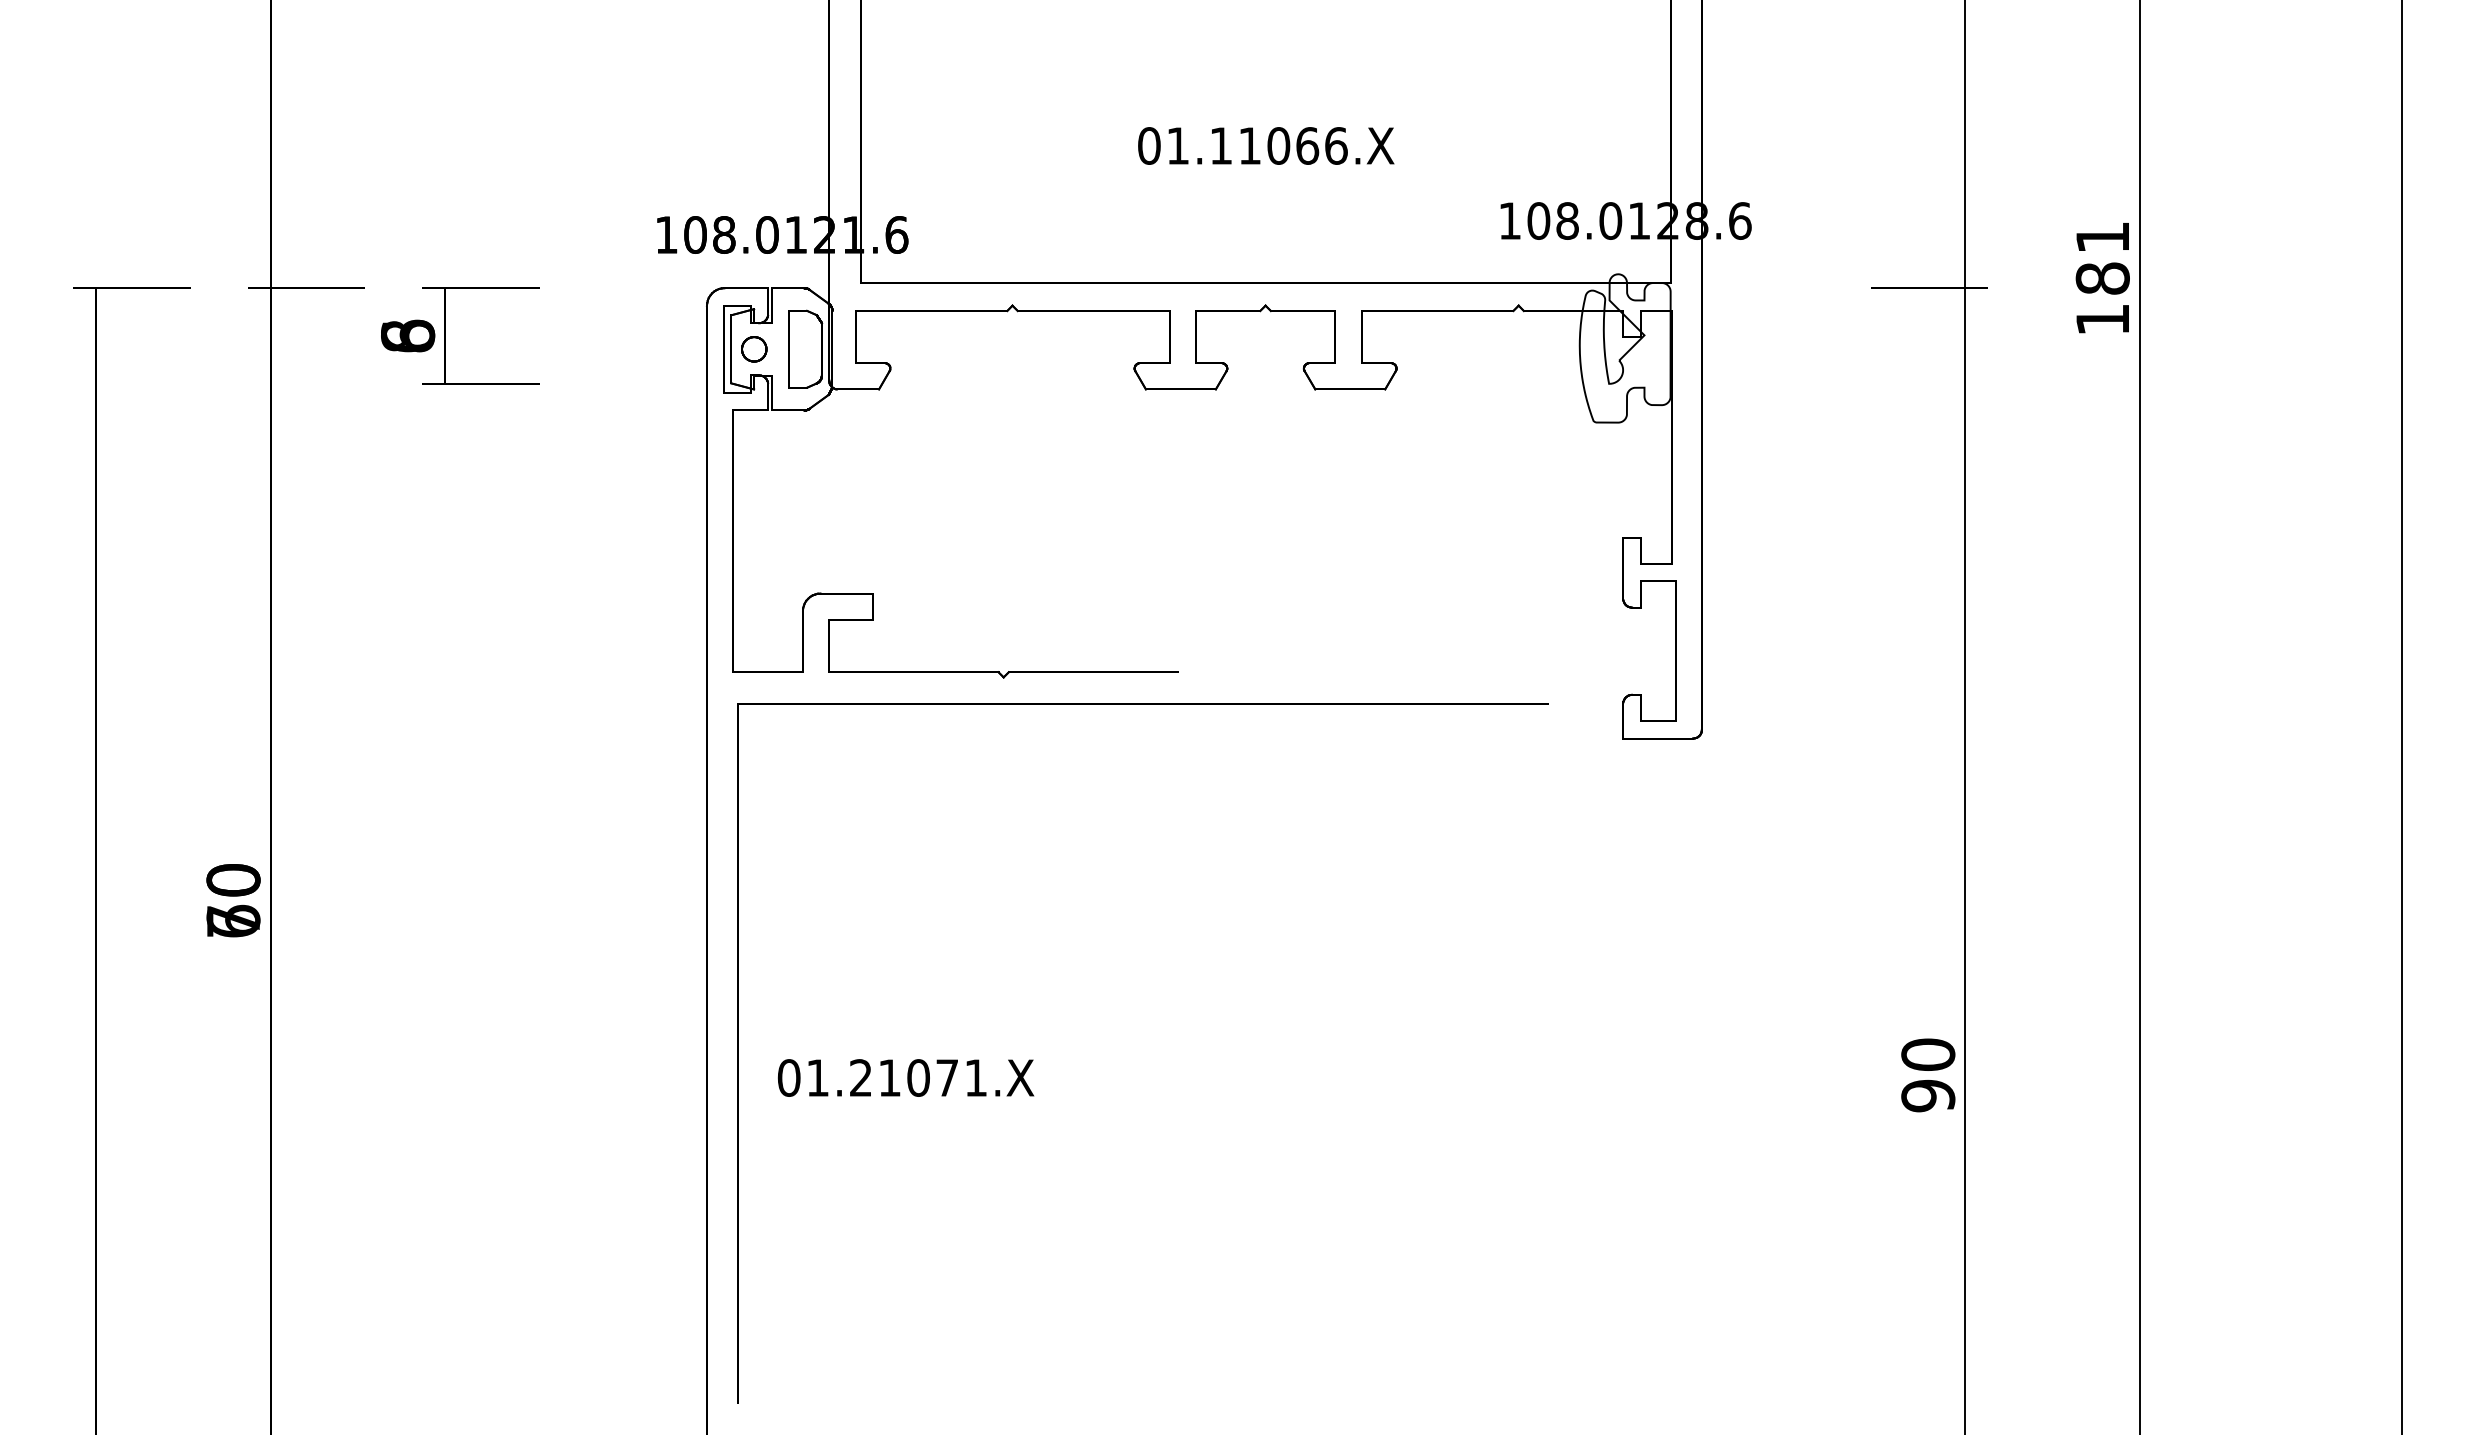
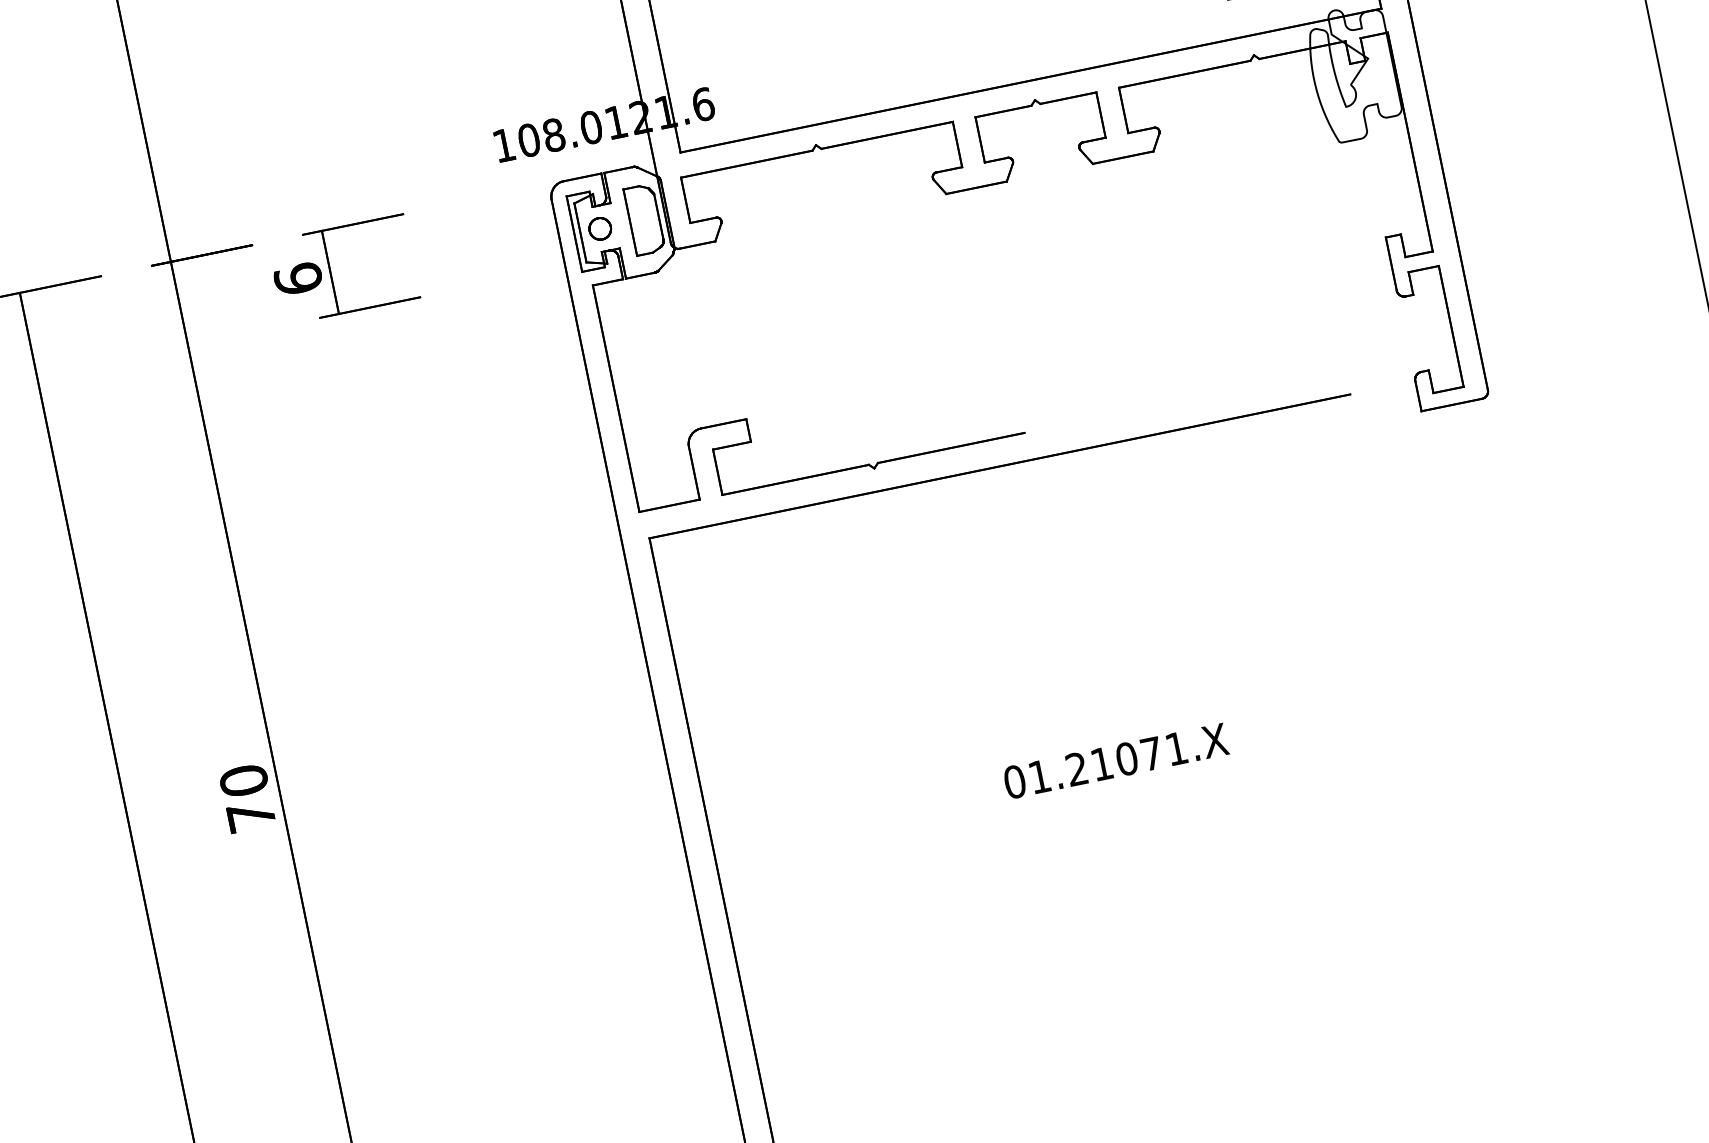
text: (408, 335) -> (298, 278), 8 -> 6
text: (233, 920) -> (251, 815), 60 -> 70
text: (906, 1077) -> (1116, 760), moved

